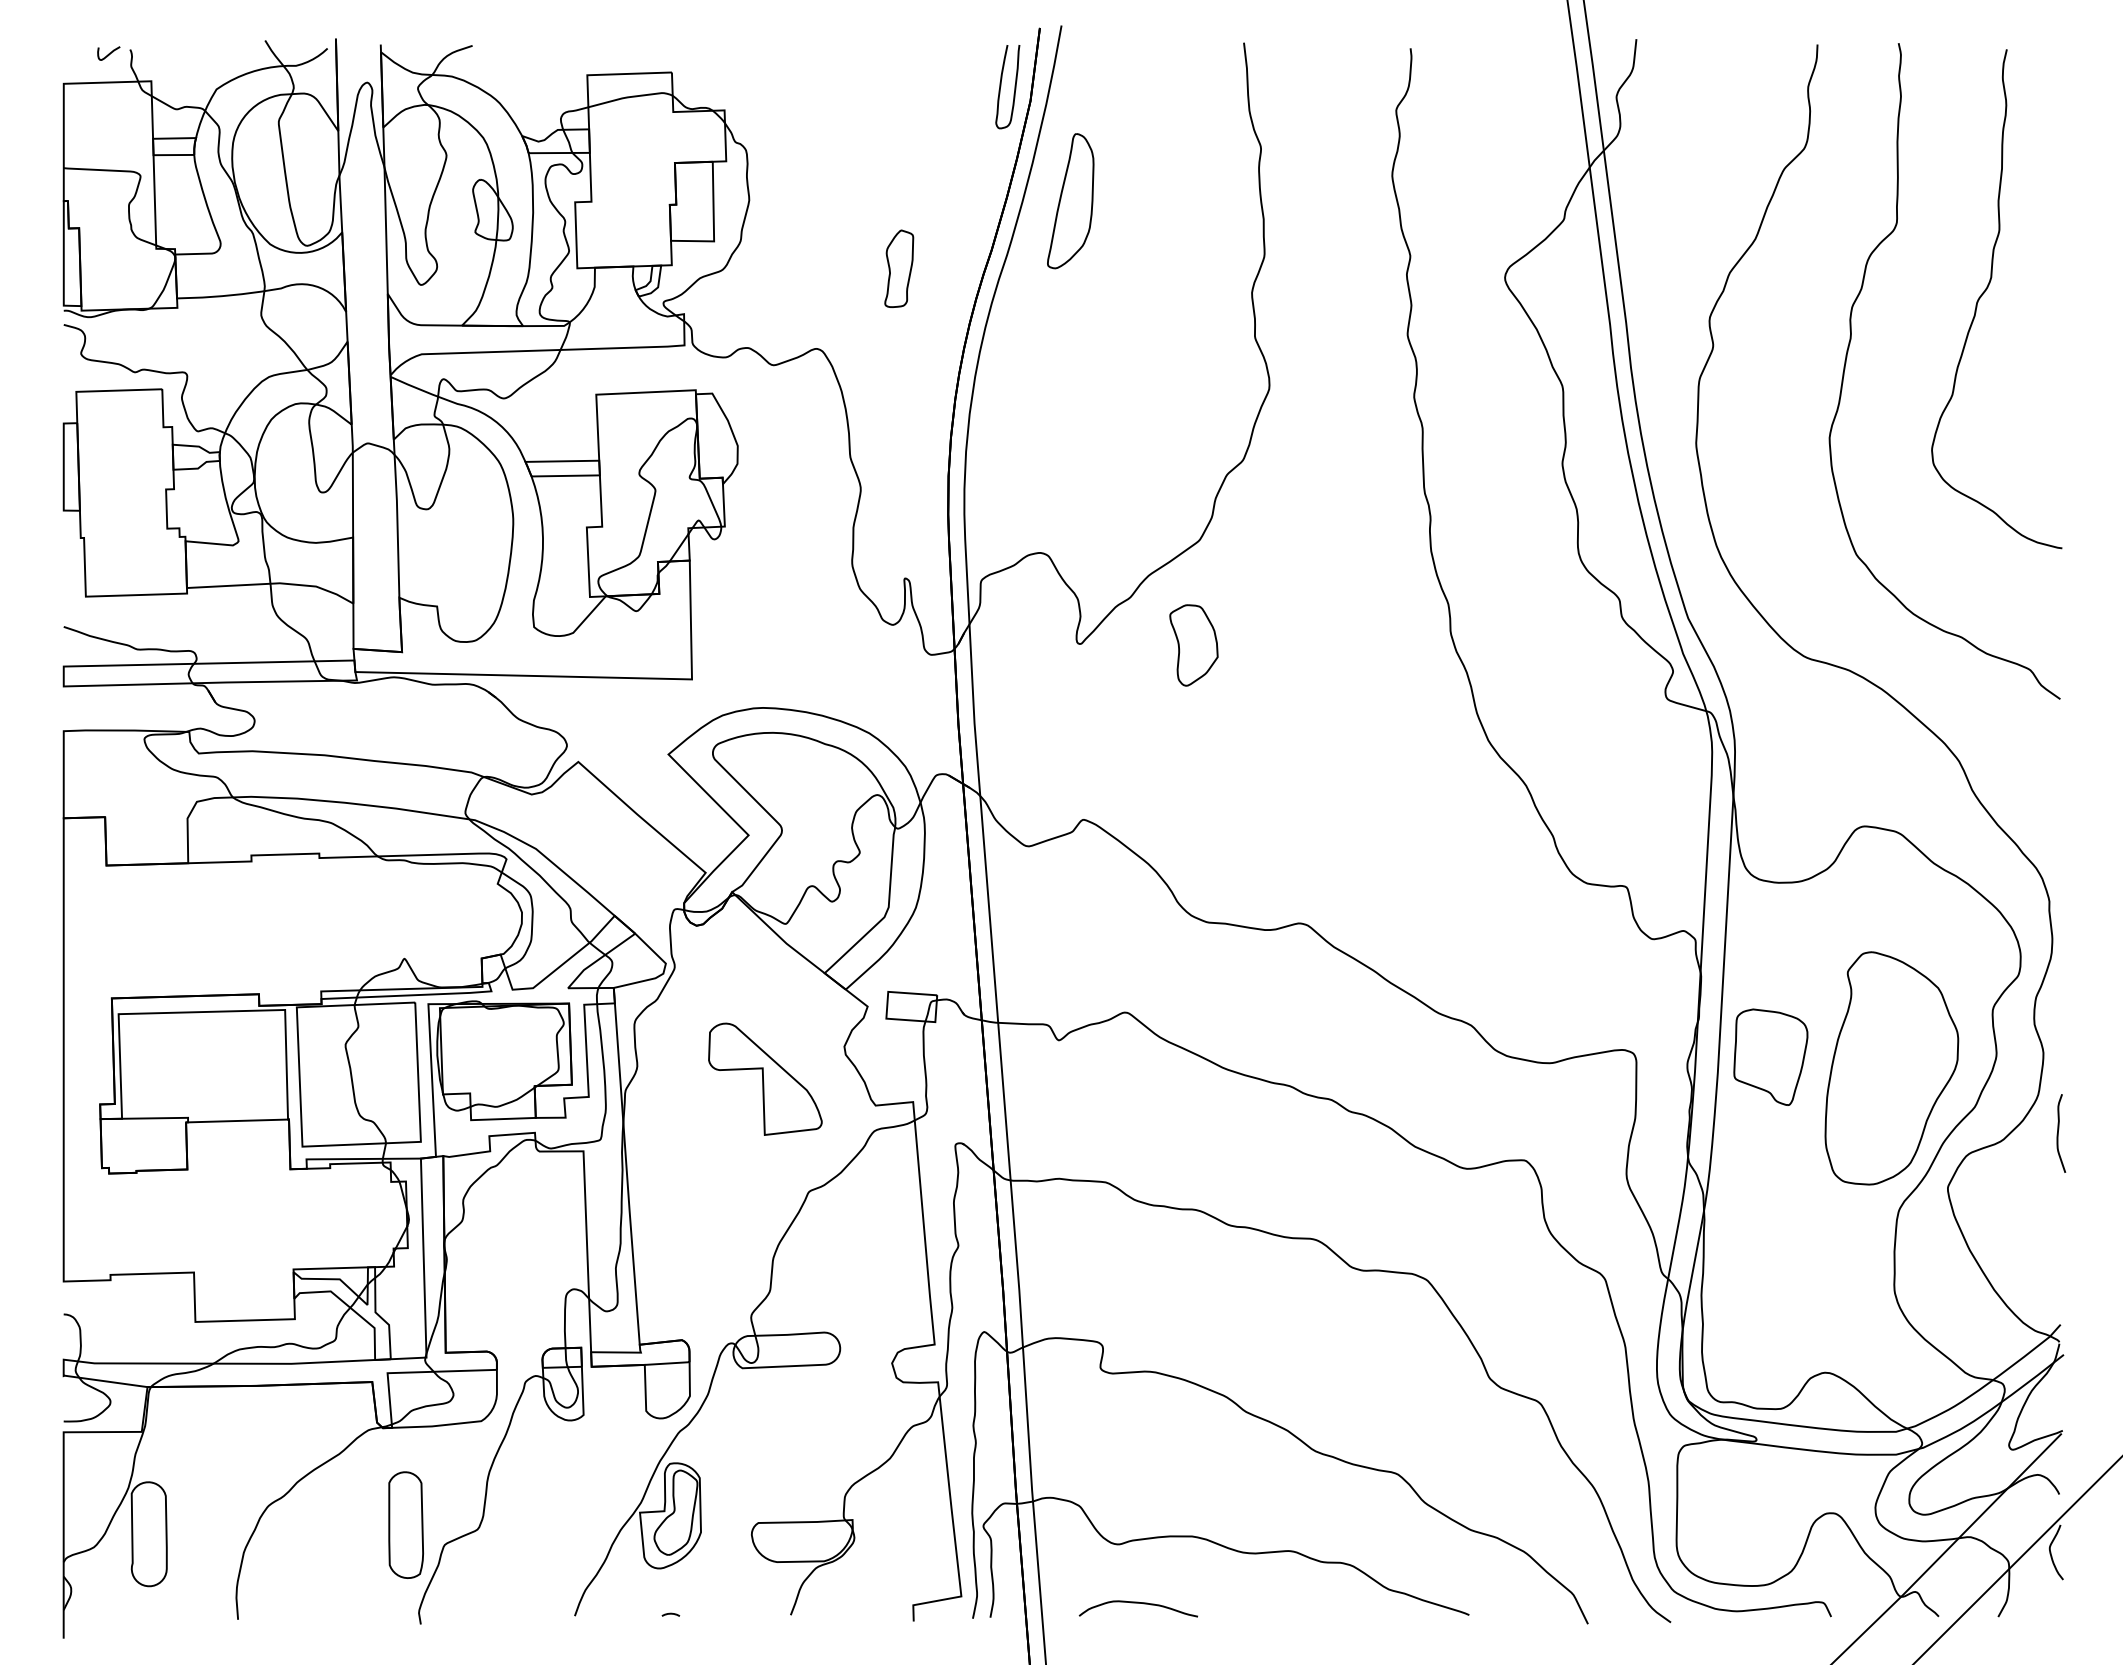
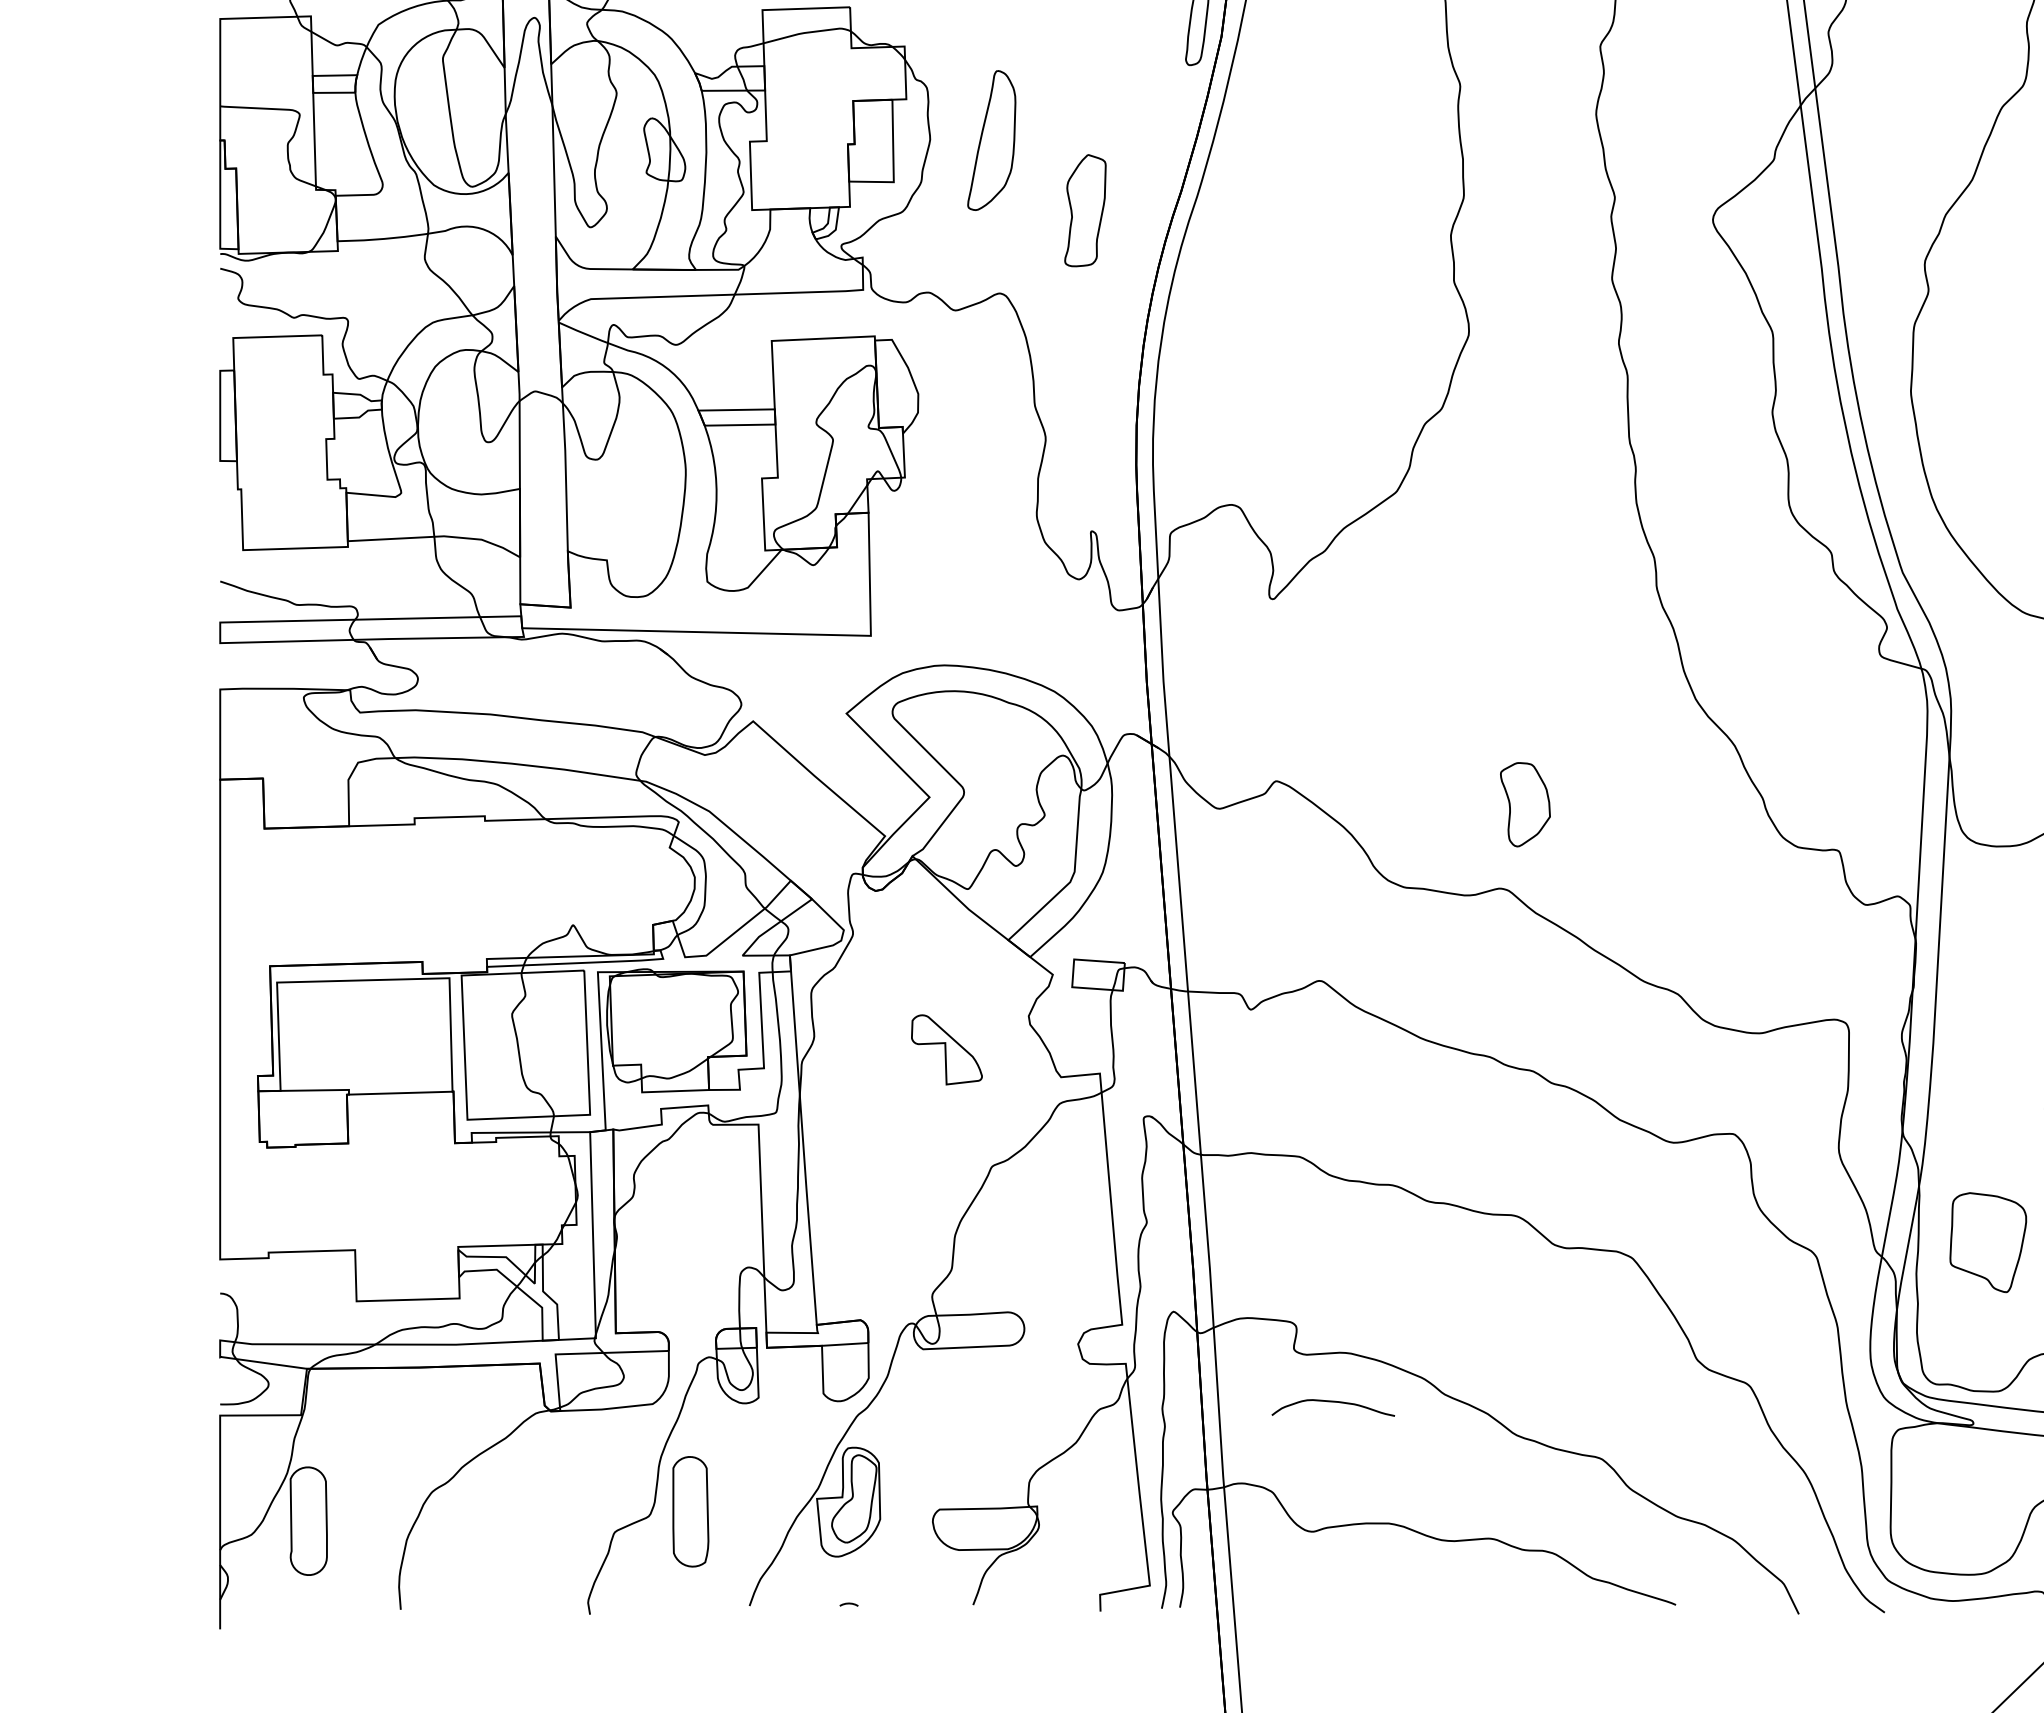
part: (1070, 201) -> (991, 140), moved
part: (899, 268) -> (1085, 210), size x1.4
part: (1193, 645) -> (1524, 804), moved
part: (1770, 1056) -> (1987, 1241), moved
part: (765, 1078) -> (947, 1049), size x0.6
part: (405, 1524) -> (690, 1511), moved
curve: (1137, 1603) -> (1332, 1402), moved

